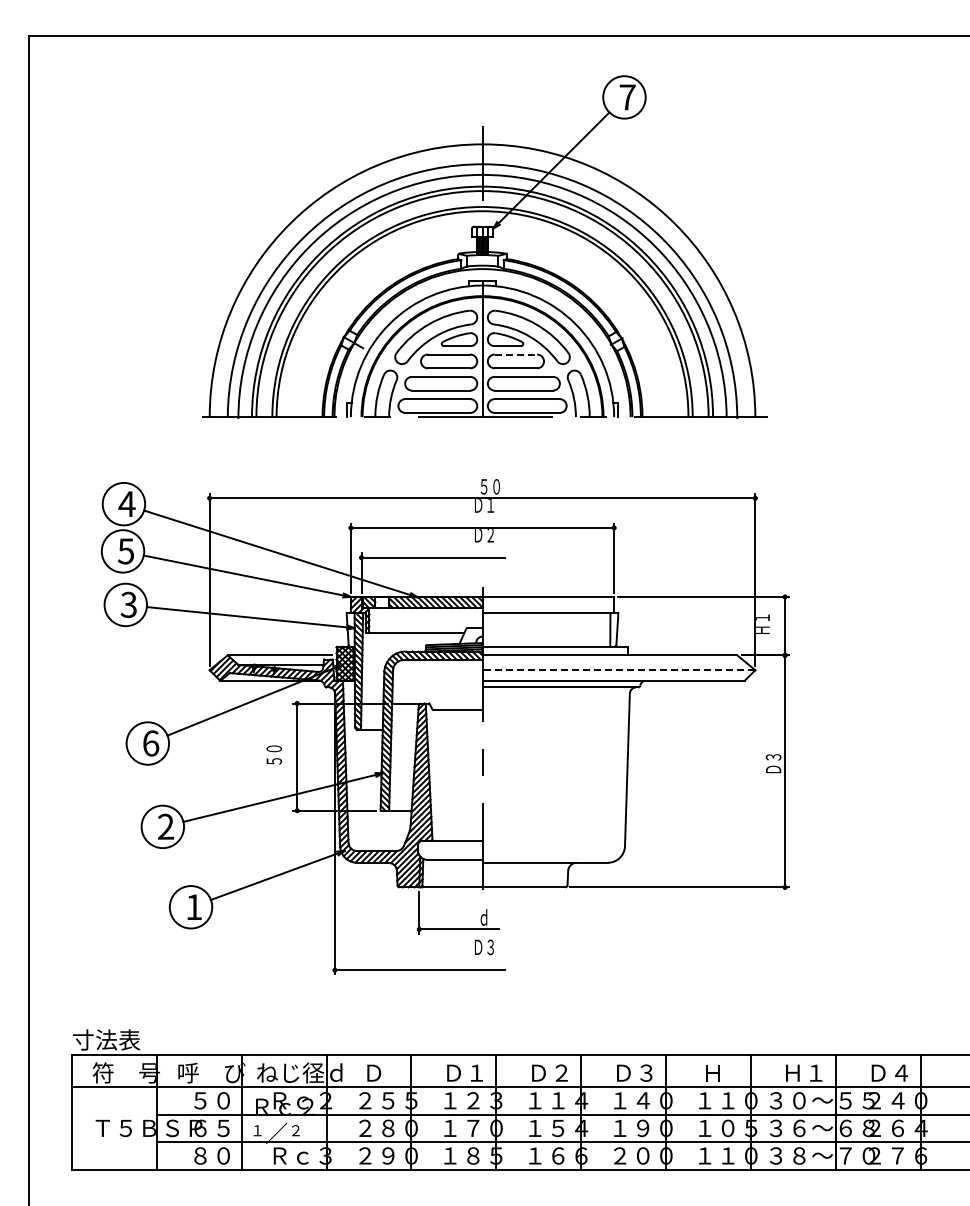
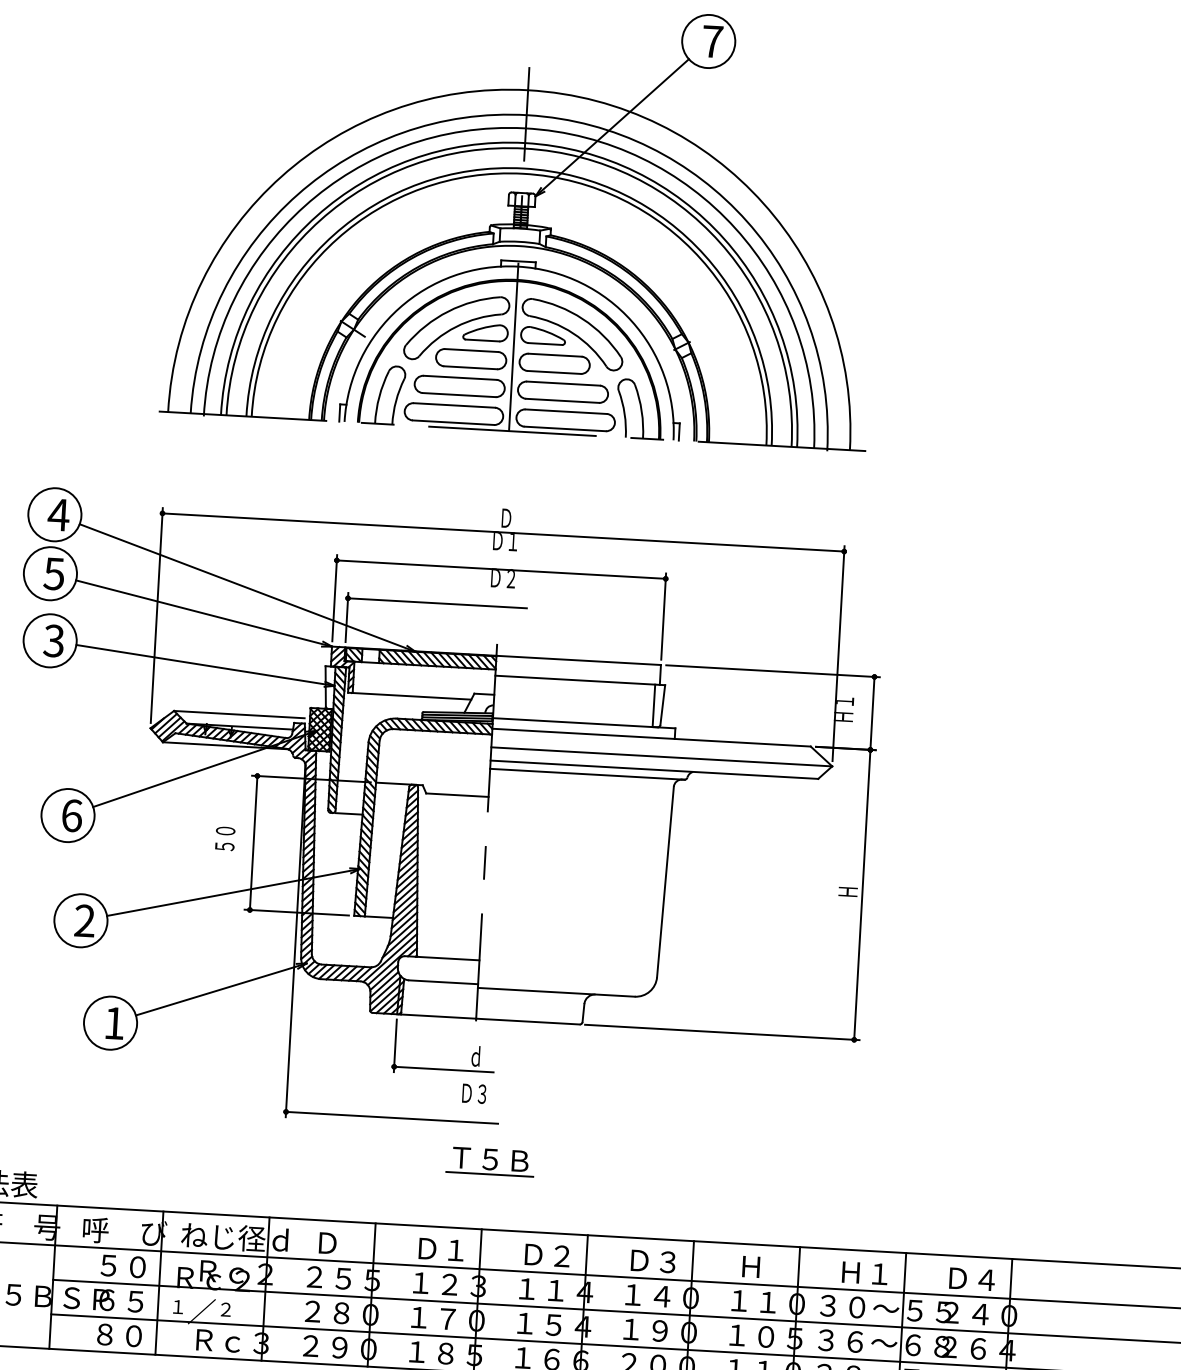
line: (516, 354) -> (555, 355), dashed -> solid
text: (489, 486) -> (512, 518), ５０ -> Ｄ
line: (618, 670) -> (661, 757), dashed -> solid
text: (773, 763) -> (848, 884), Ｄ３ -> Ｈ
part: (500, 1000) -> (490, 1161), added

